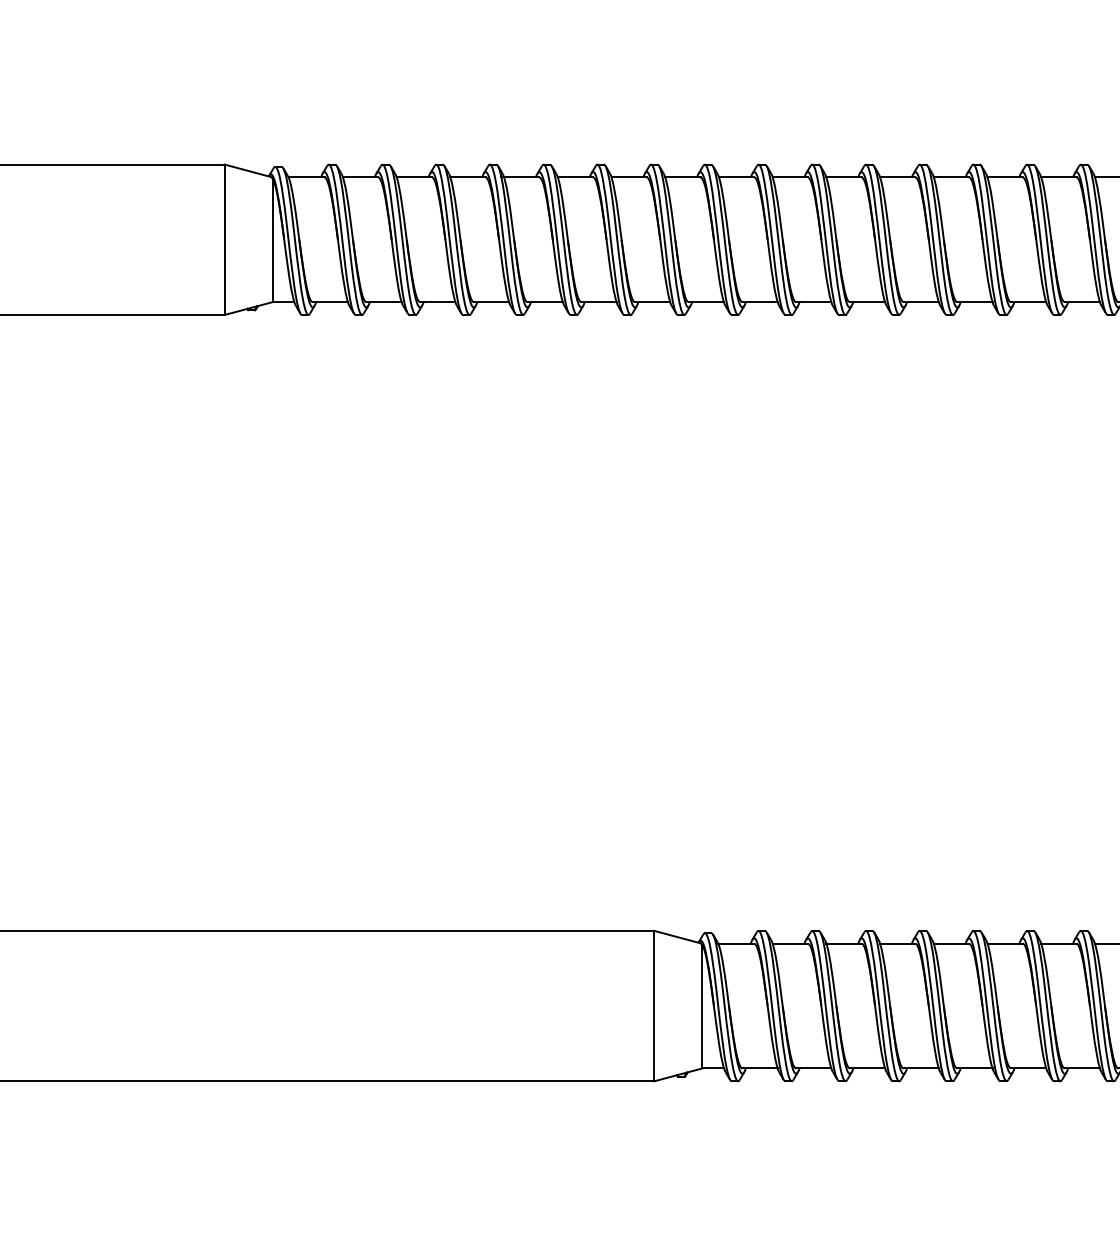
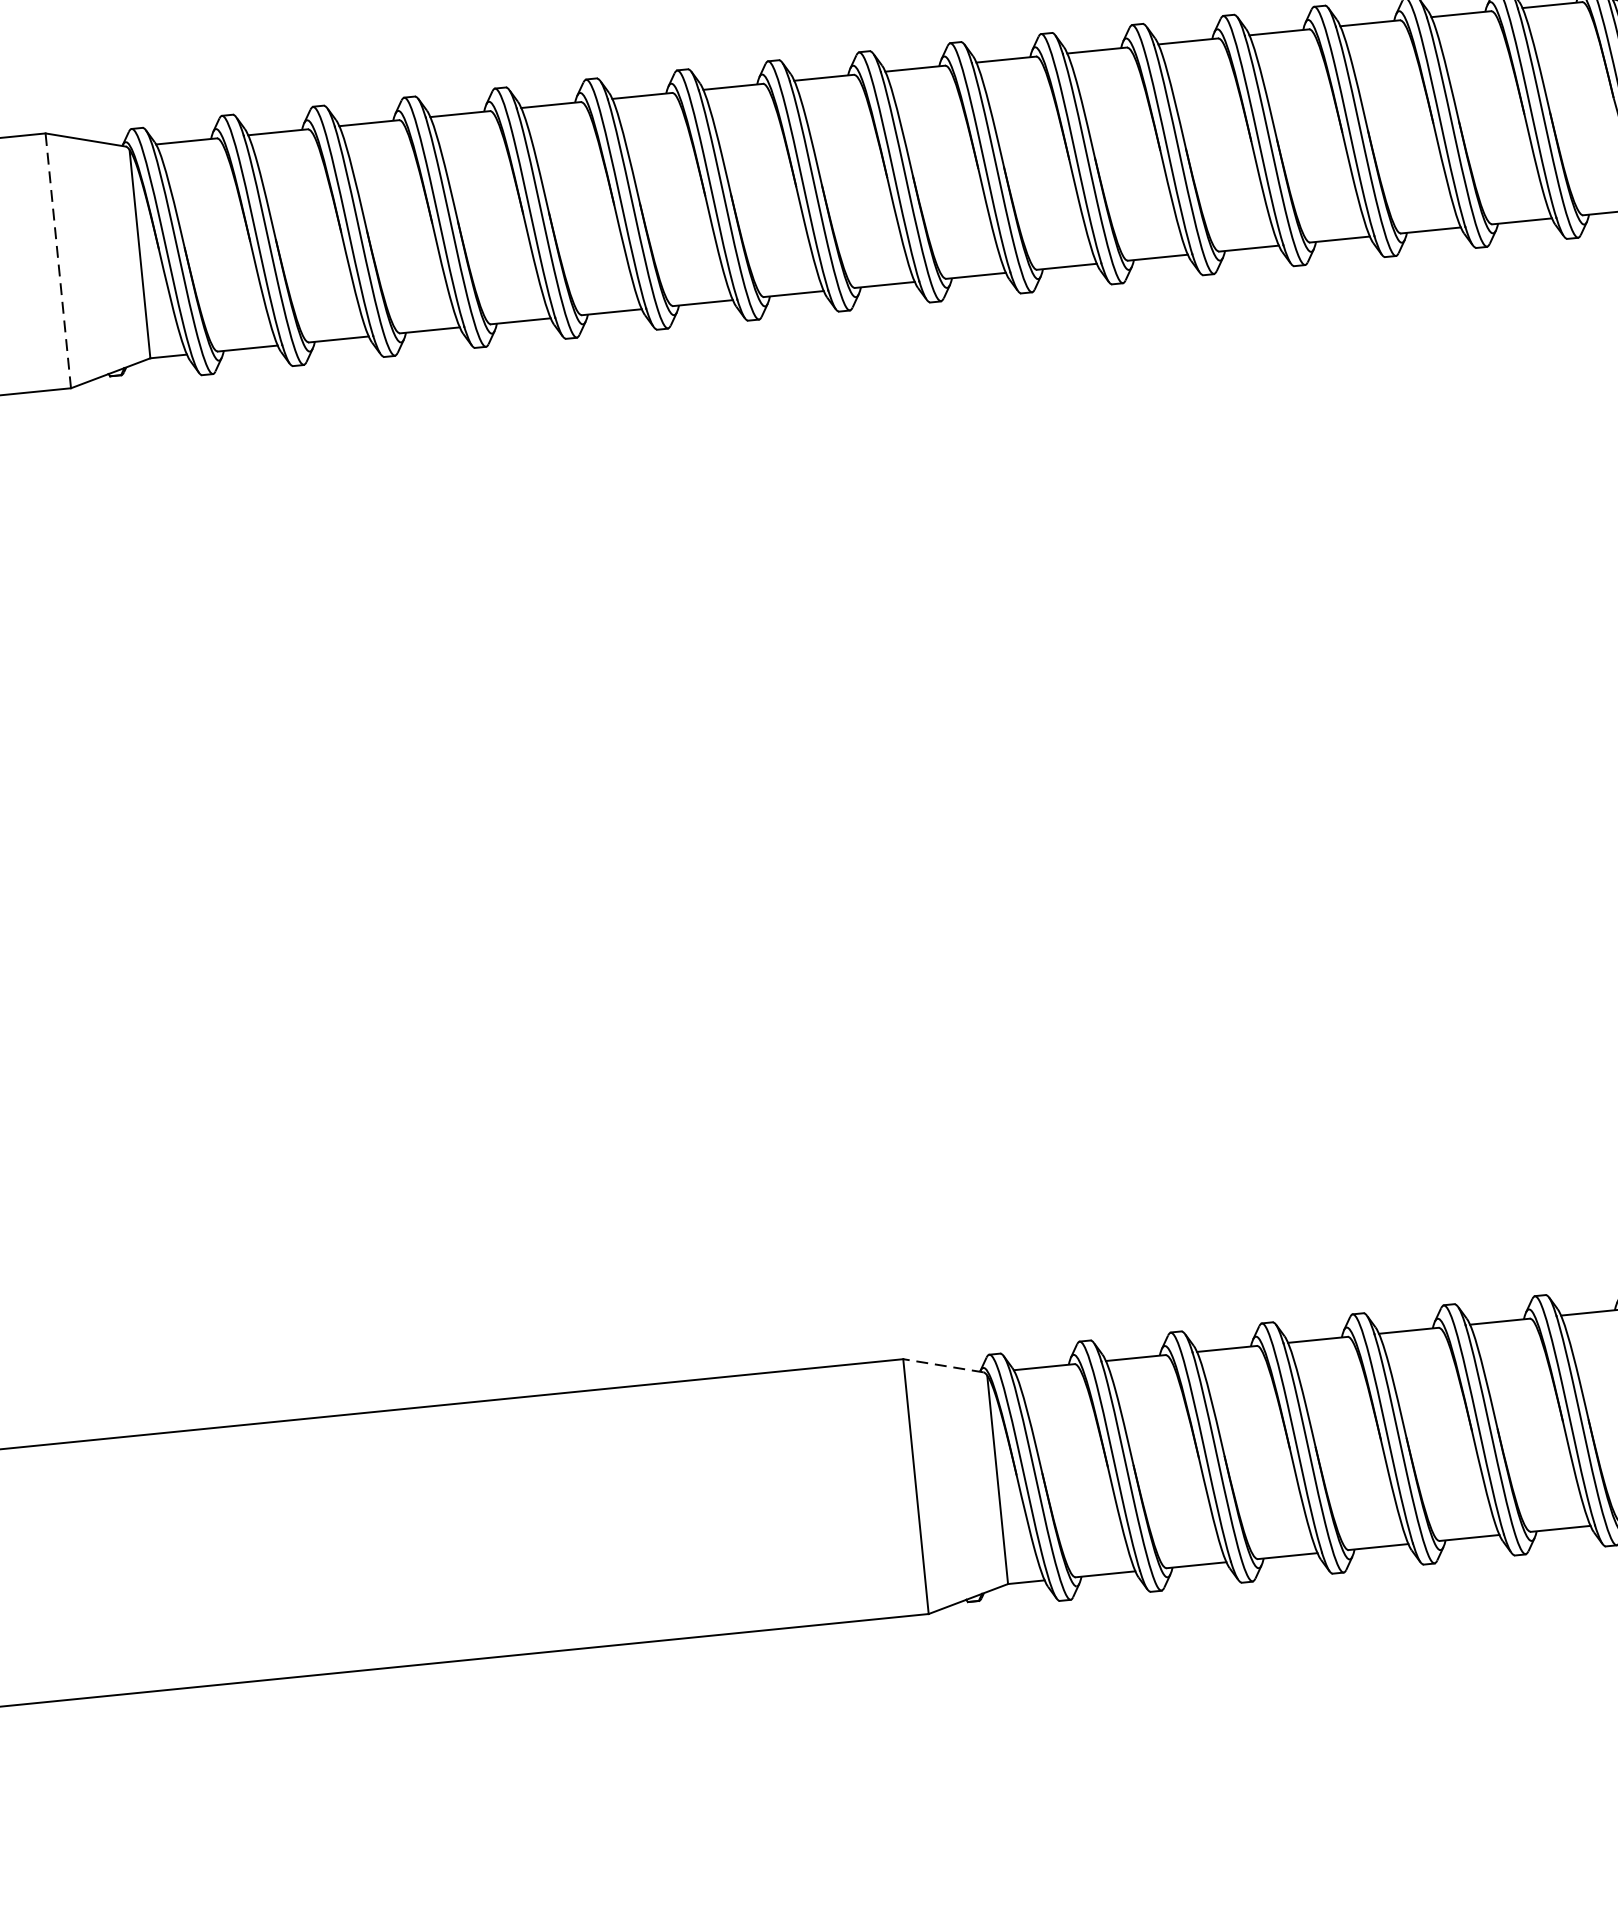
line: (224, 239) -> (57, 260), solid -> dashed
line: (677, 937) -> (943, 1366), solid -> dashed

